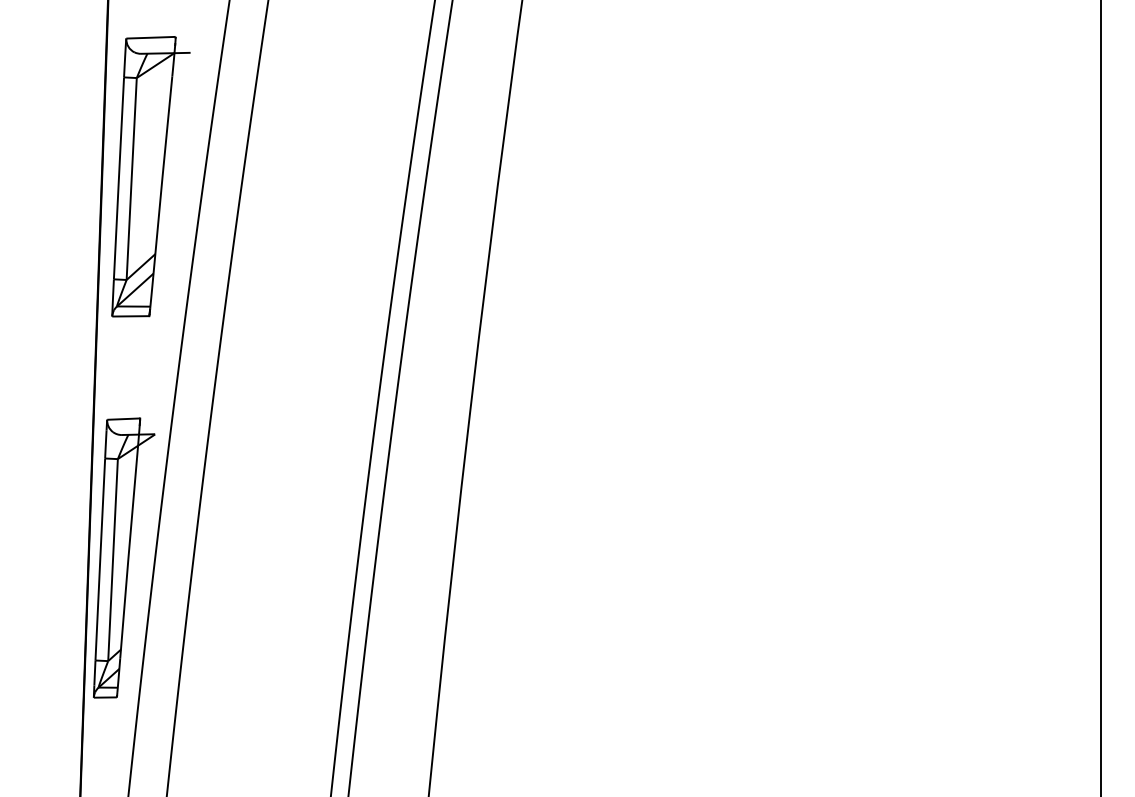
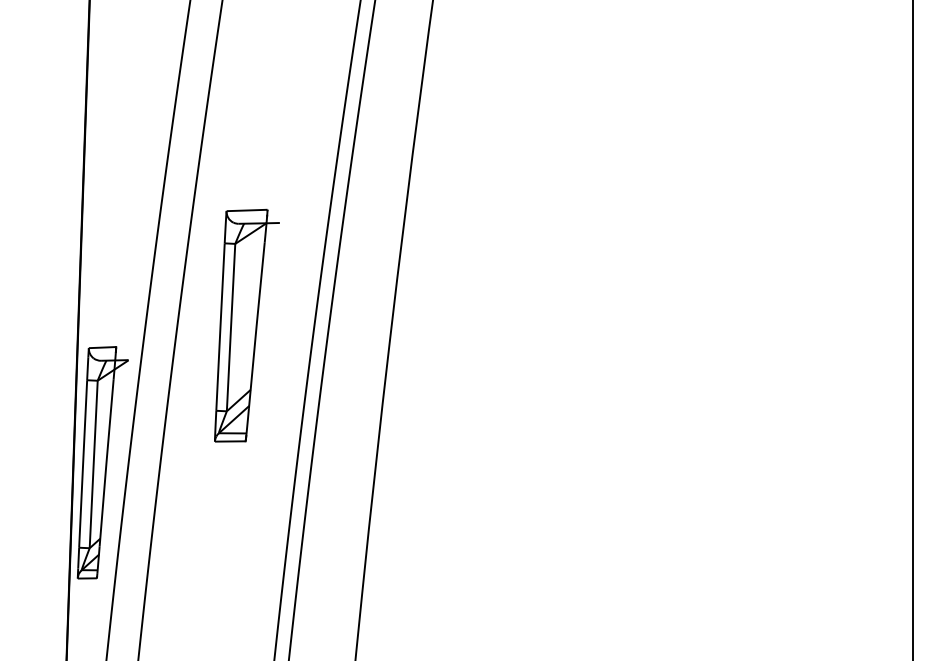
part: (150, 176) -> (246, 325), moved

